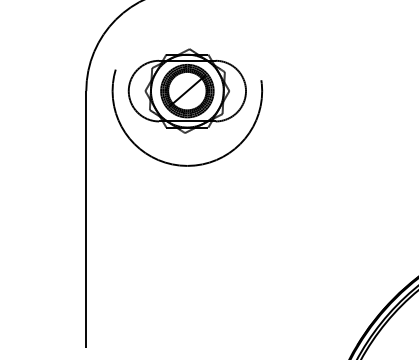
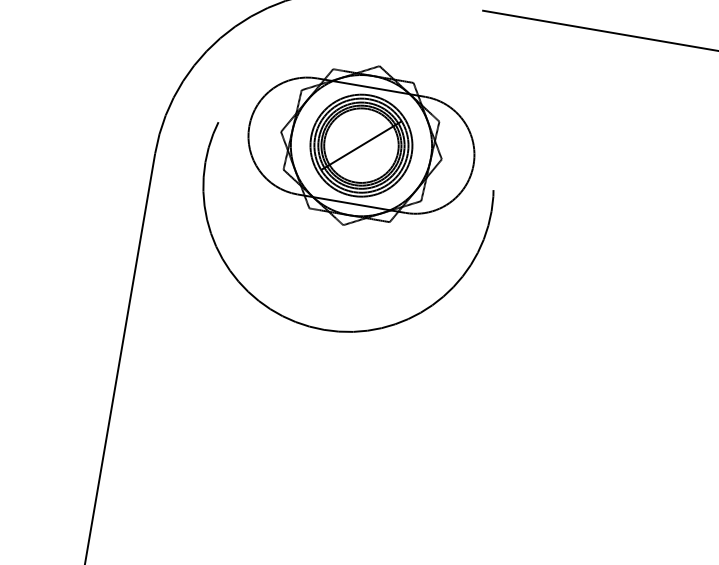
part: (186, 90) -> (359, 144), moved

